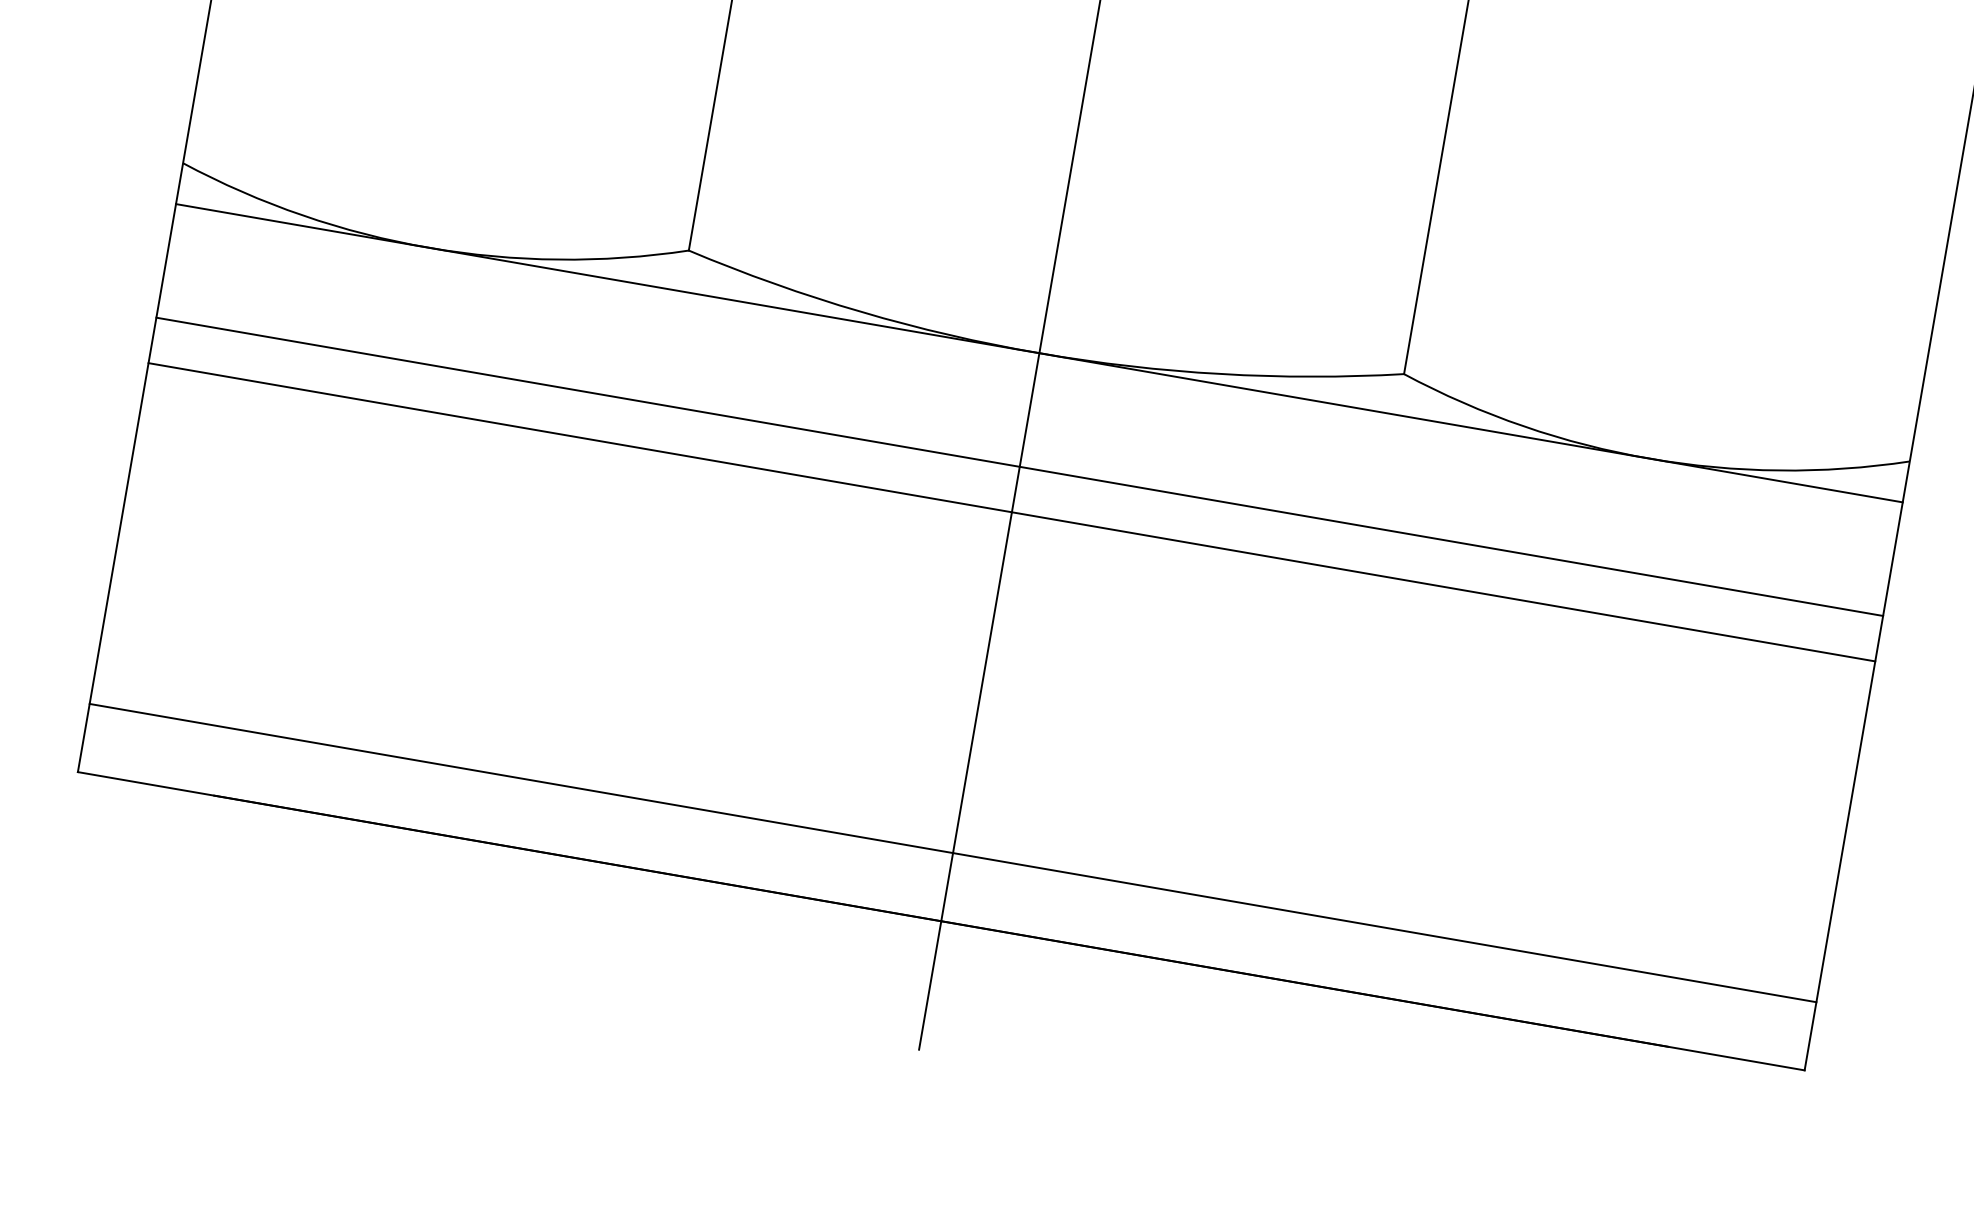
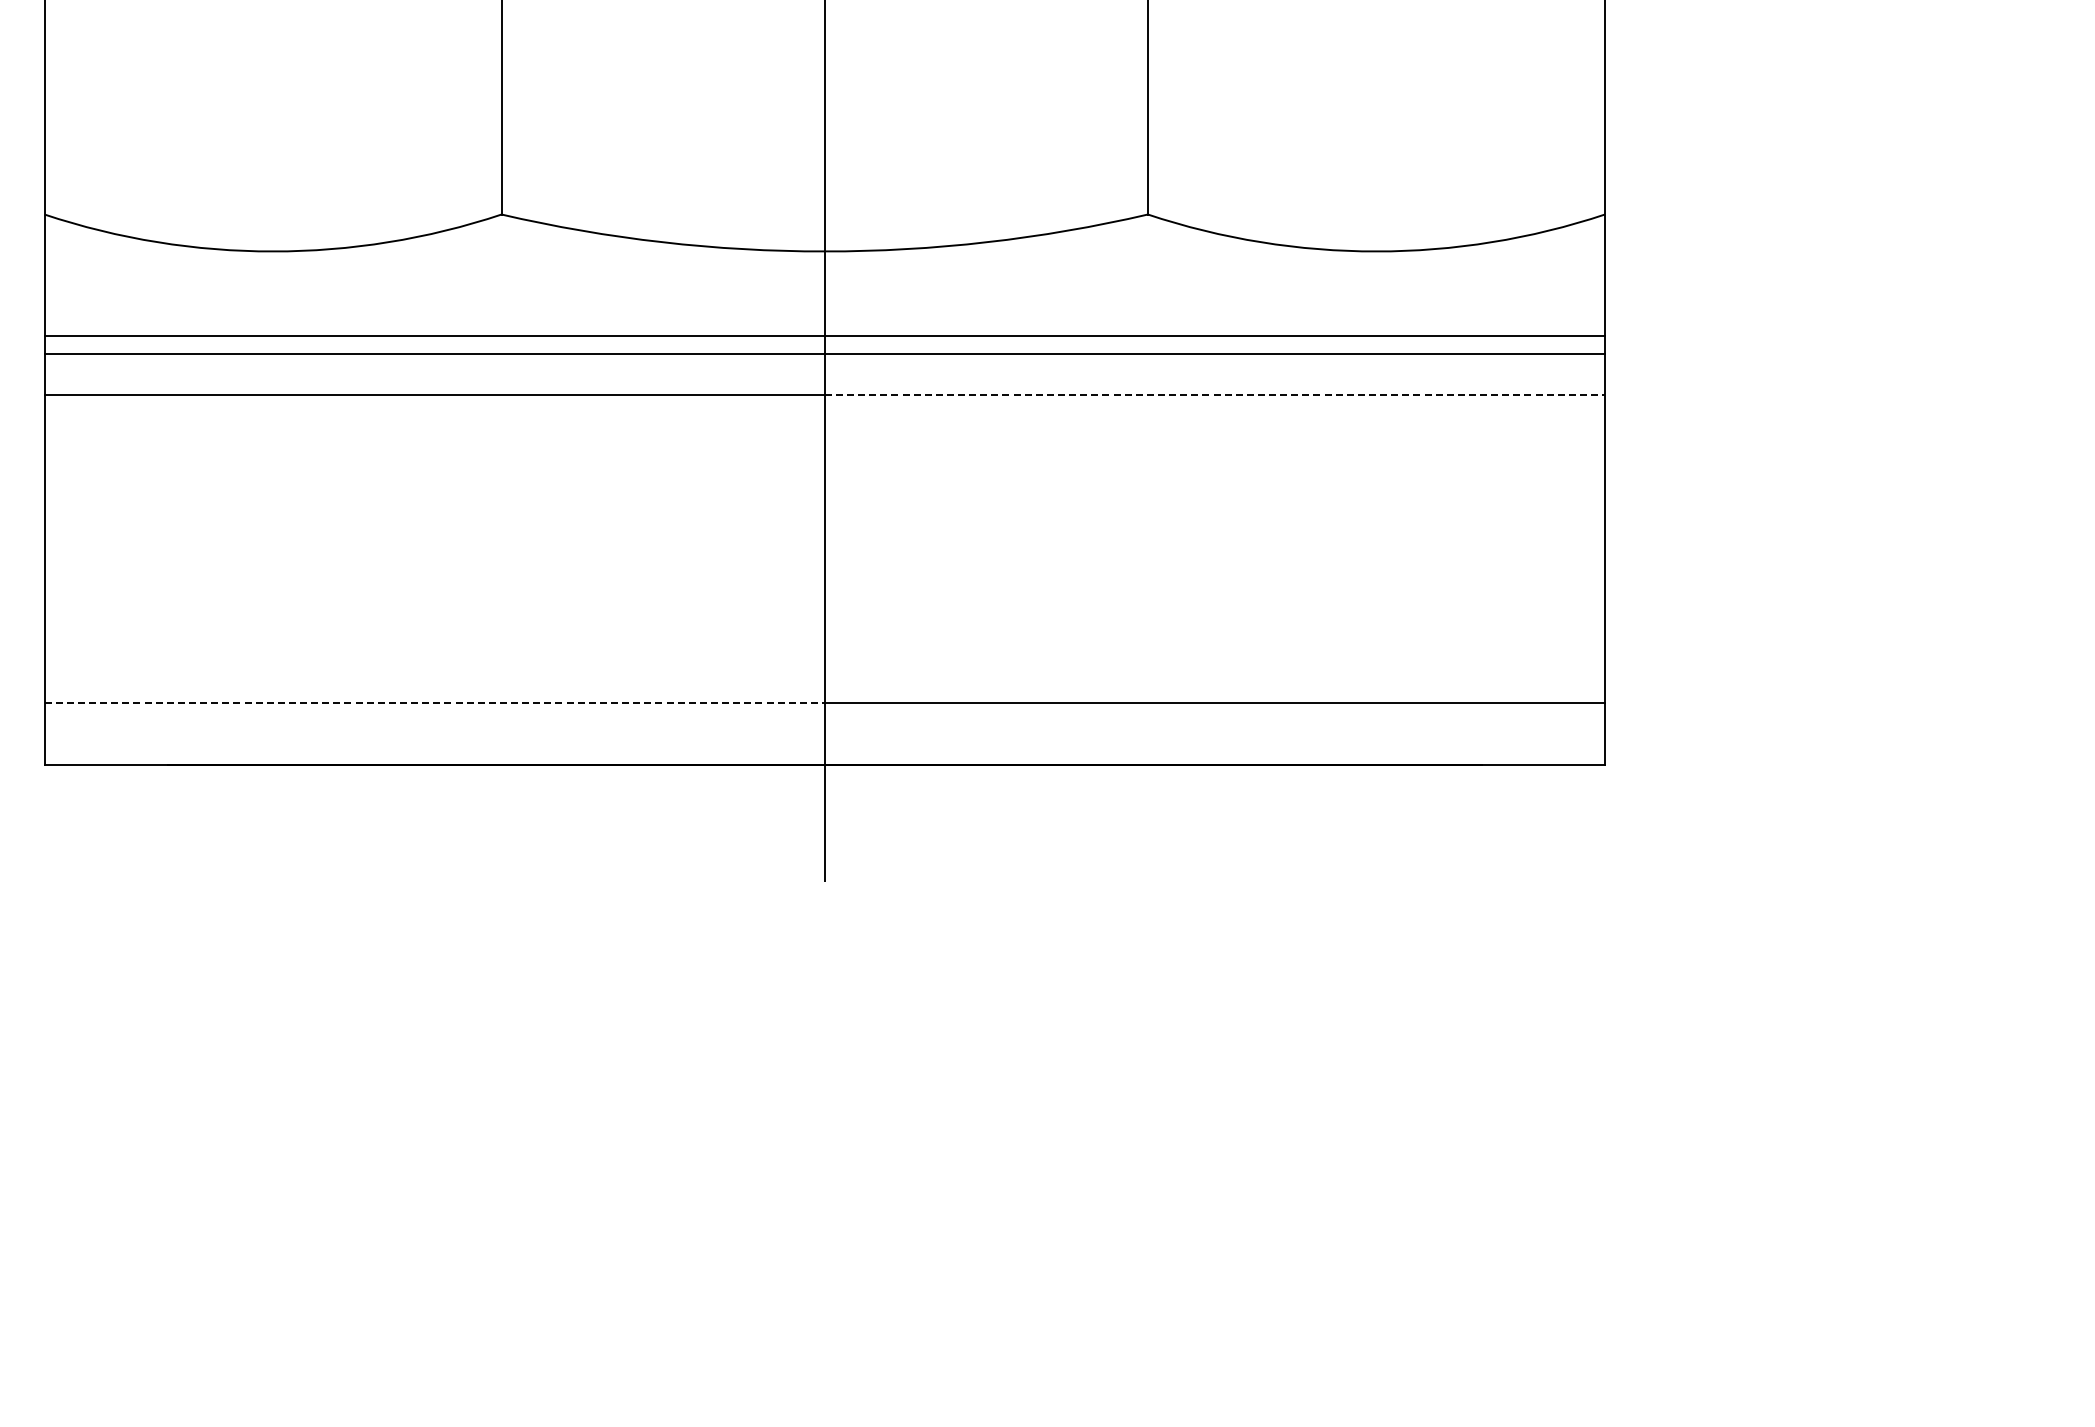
line: (1039, 353) -> (824, 336), moved
line: (1444, 587) -> (1215, 395), solid -> dashed
line: (522, 779) -> (435, 703), solid -> dashed

